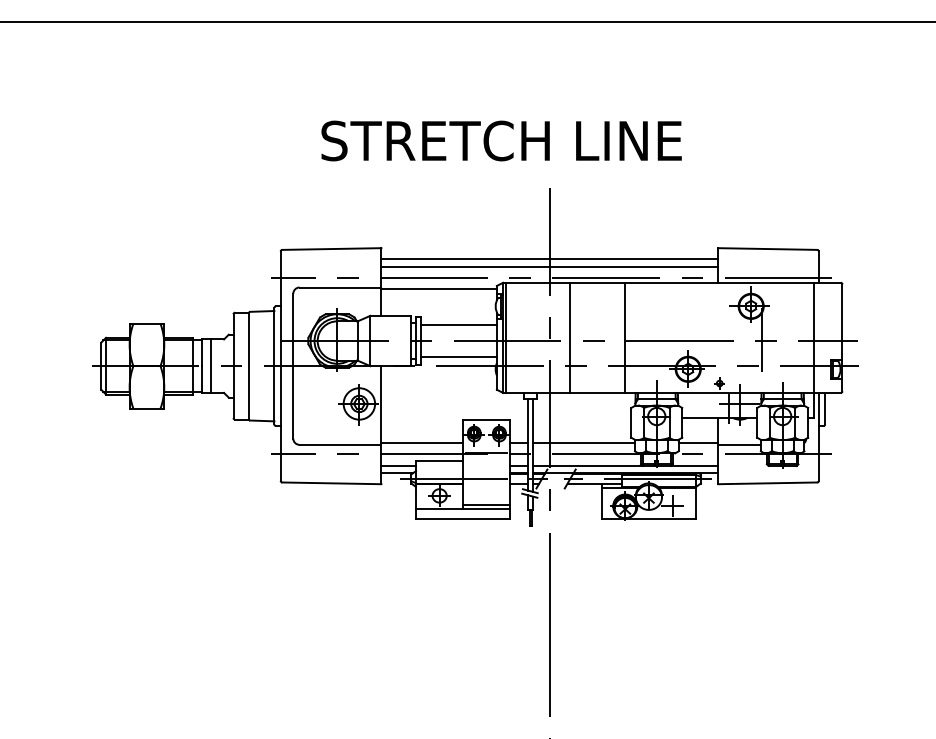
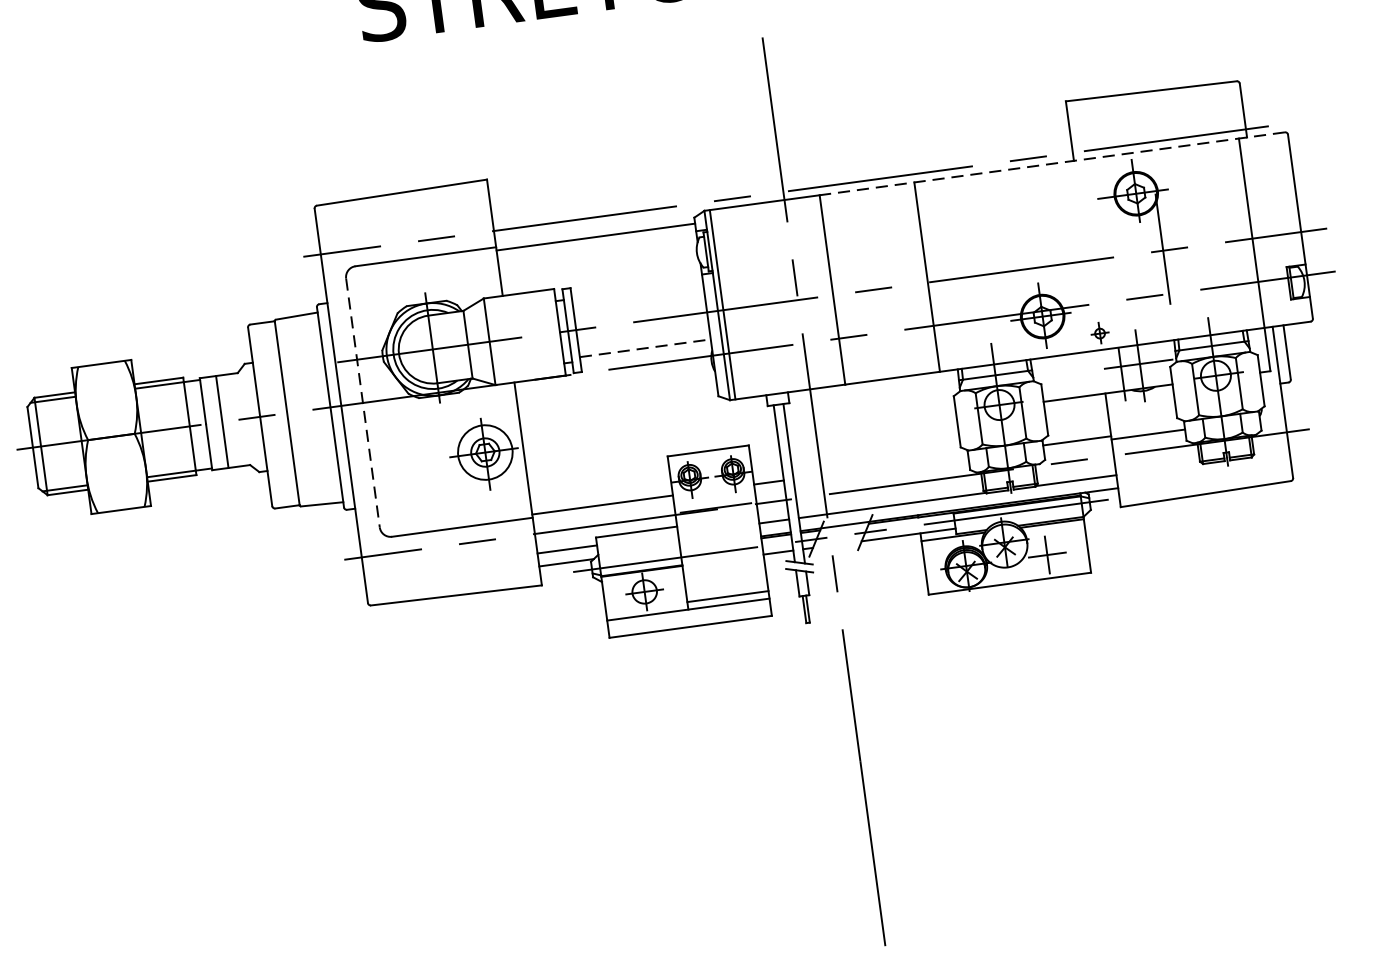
line: (549, 259) -> (778, 160), removed
line: (549, 266) -> (780, 172), removed
line: (705, 282) -> (1052, 163), solid -> dashed
line: (458, 325) -> (637, 294), removed
line: (459, 356) -> (646, 347), solid -> dashed
line: (293, 366) -> (363, 403), solid -> dashed
line: (584, 442) -> (881, 466), removed

